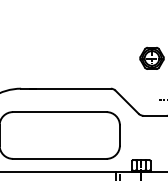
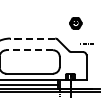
line: (65, 88) -> (32, 38), solid -> dashed
line: (59, 112) -> (29, 50), solid -> dashed

